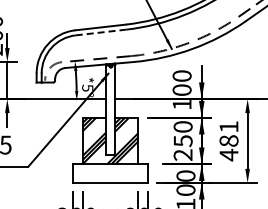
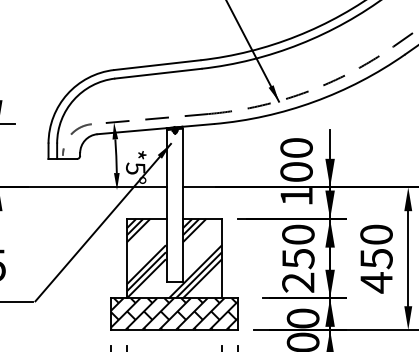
line: (101, 32) -> (159, 73), dashed -> solid
text: (228, 134) -> (375, 247), 481 -> 450
hatch: (110, 173) -> (174, 314), added

